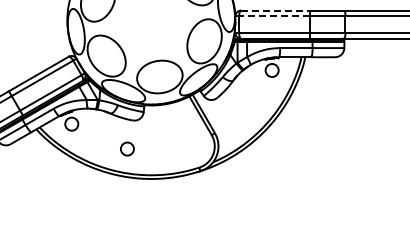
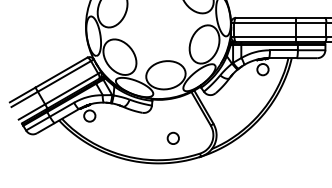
line: (275, 10) -> (265, 17), dashed -> solid
line: (274, 16) -> (265, 22), dashed -> solid
circle: (127, 148) -> (173, 137), moved

